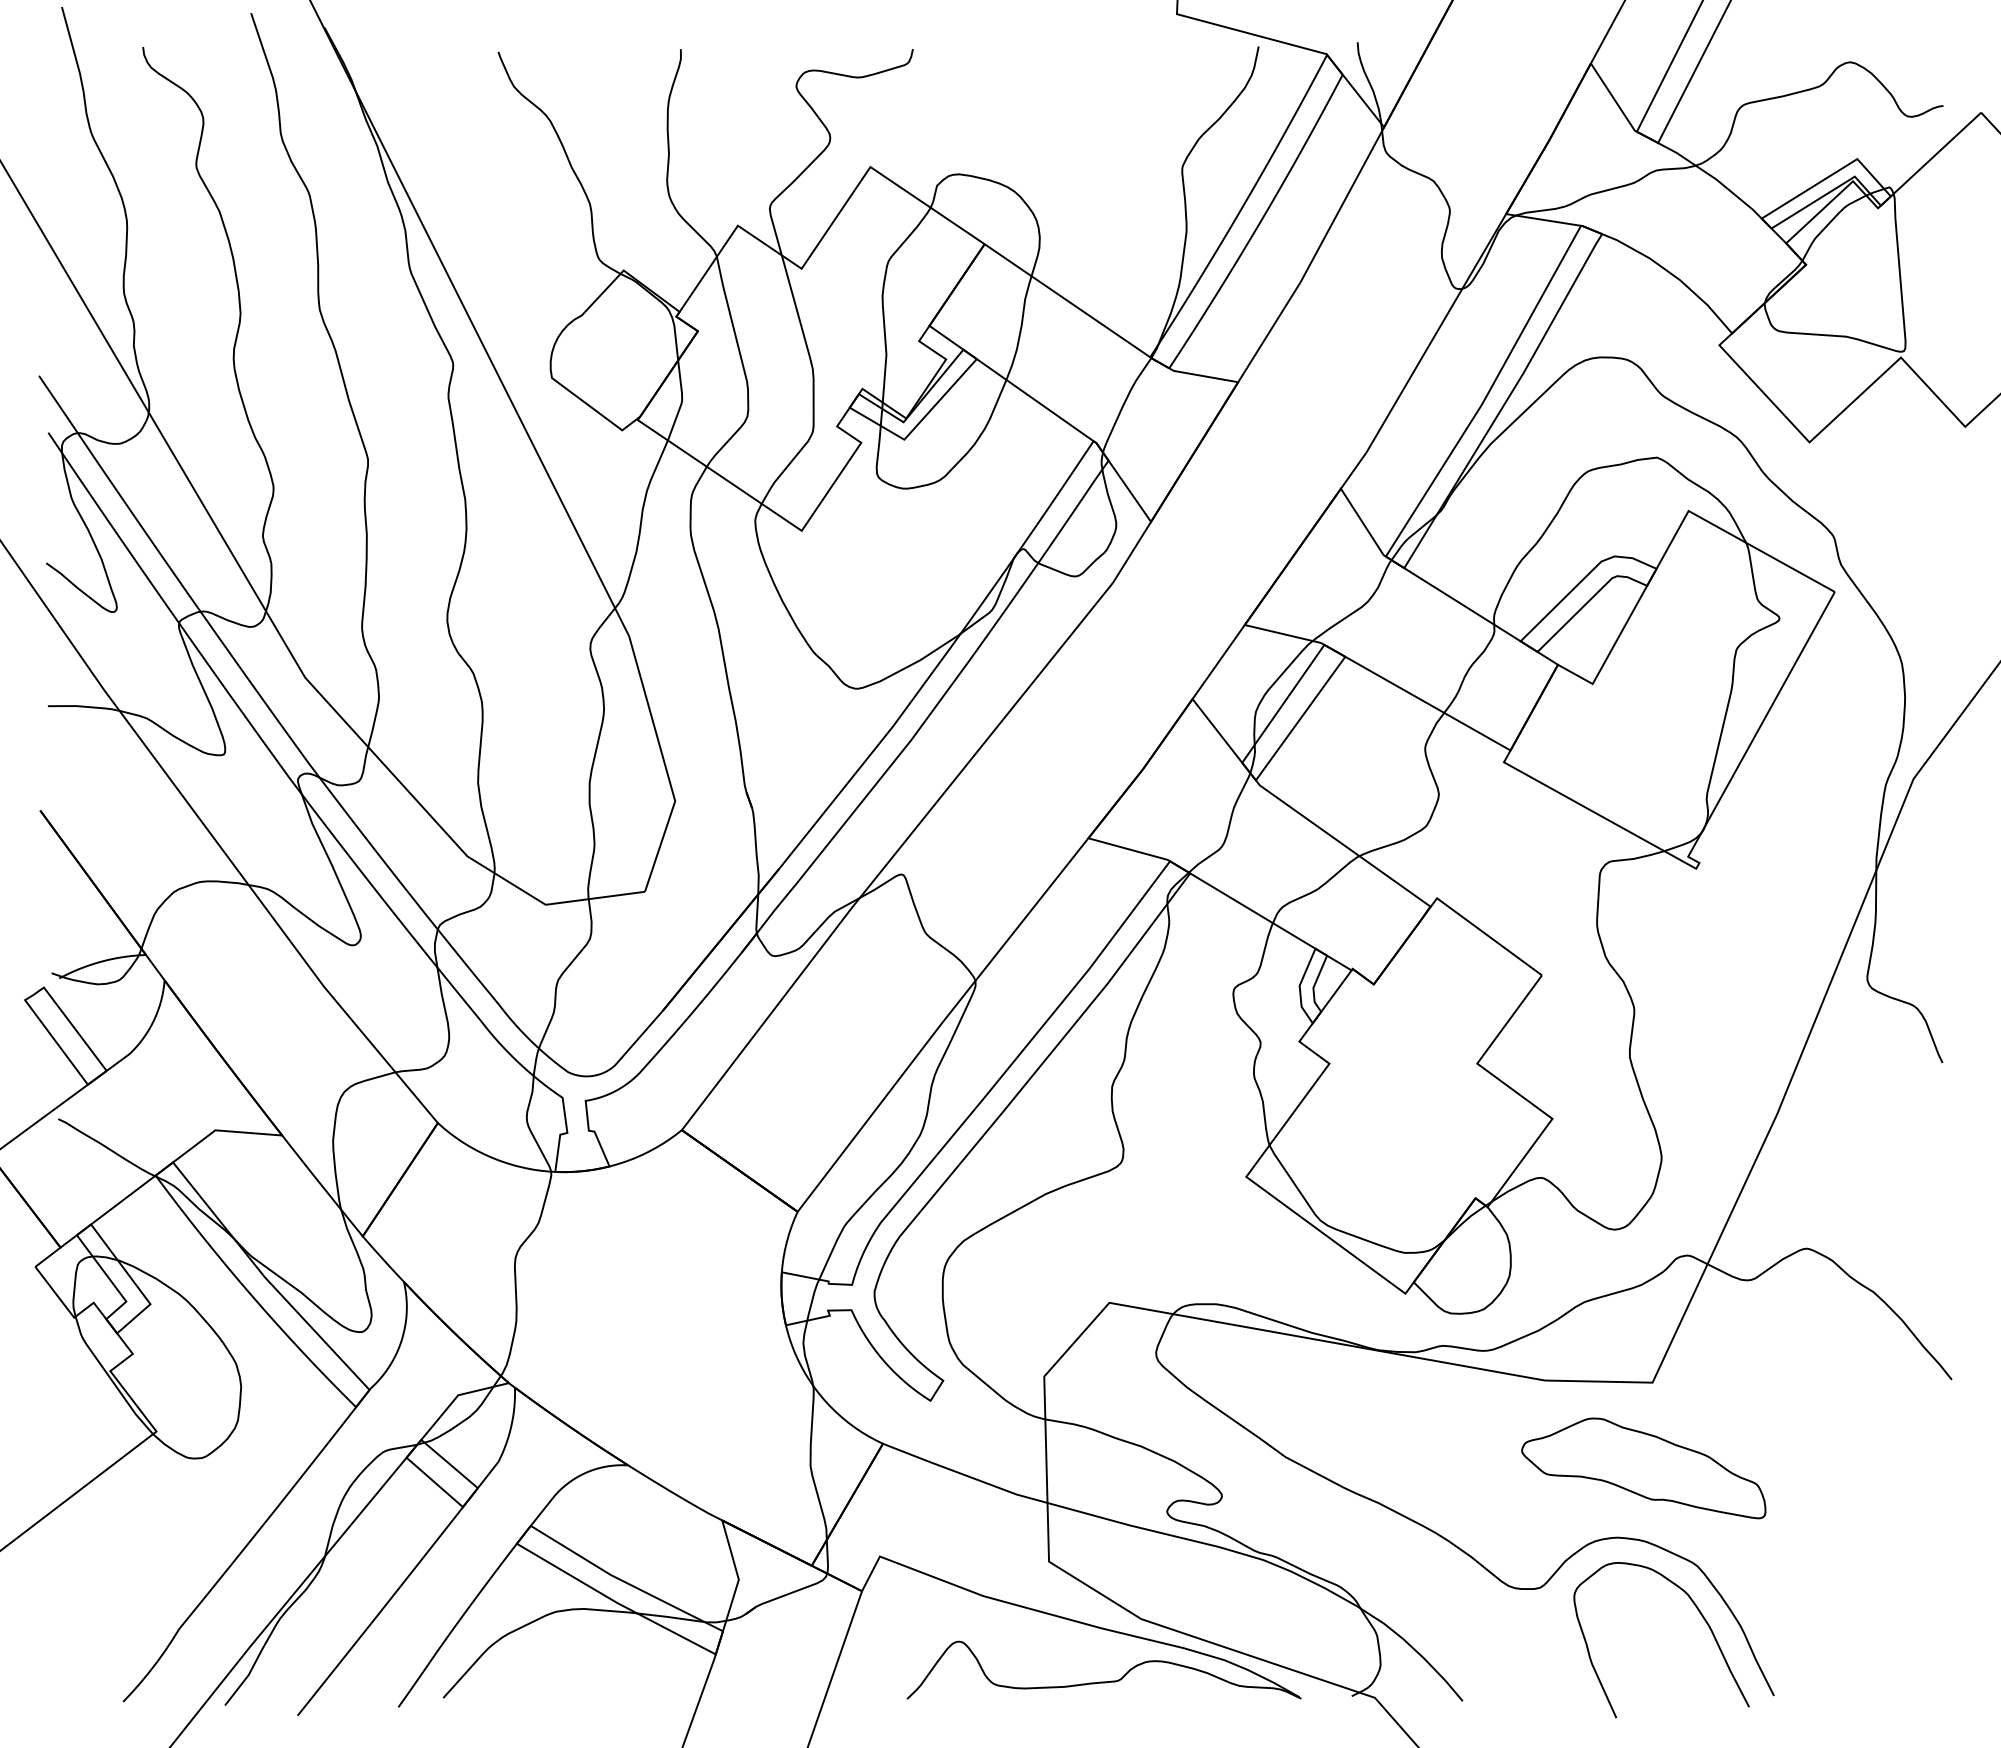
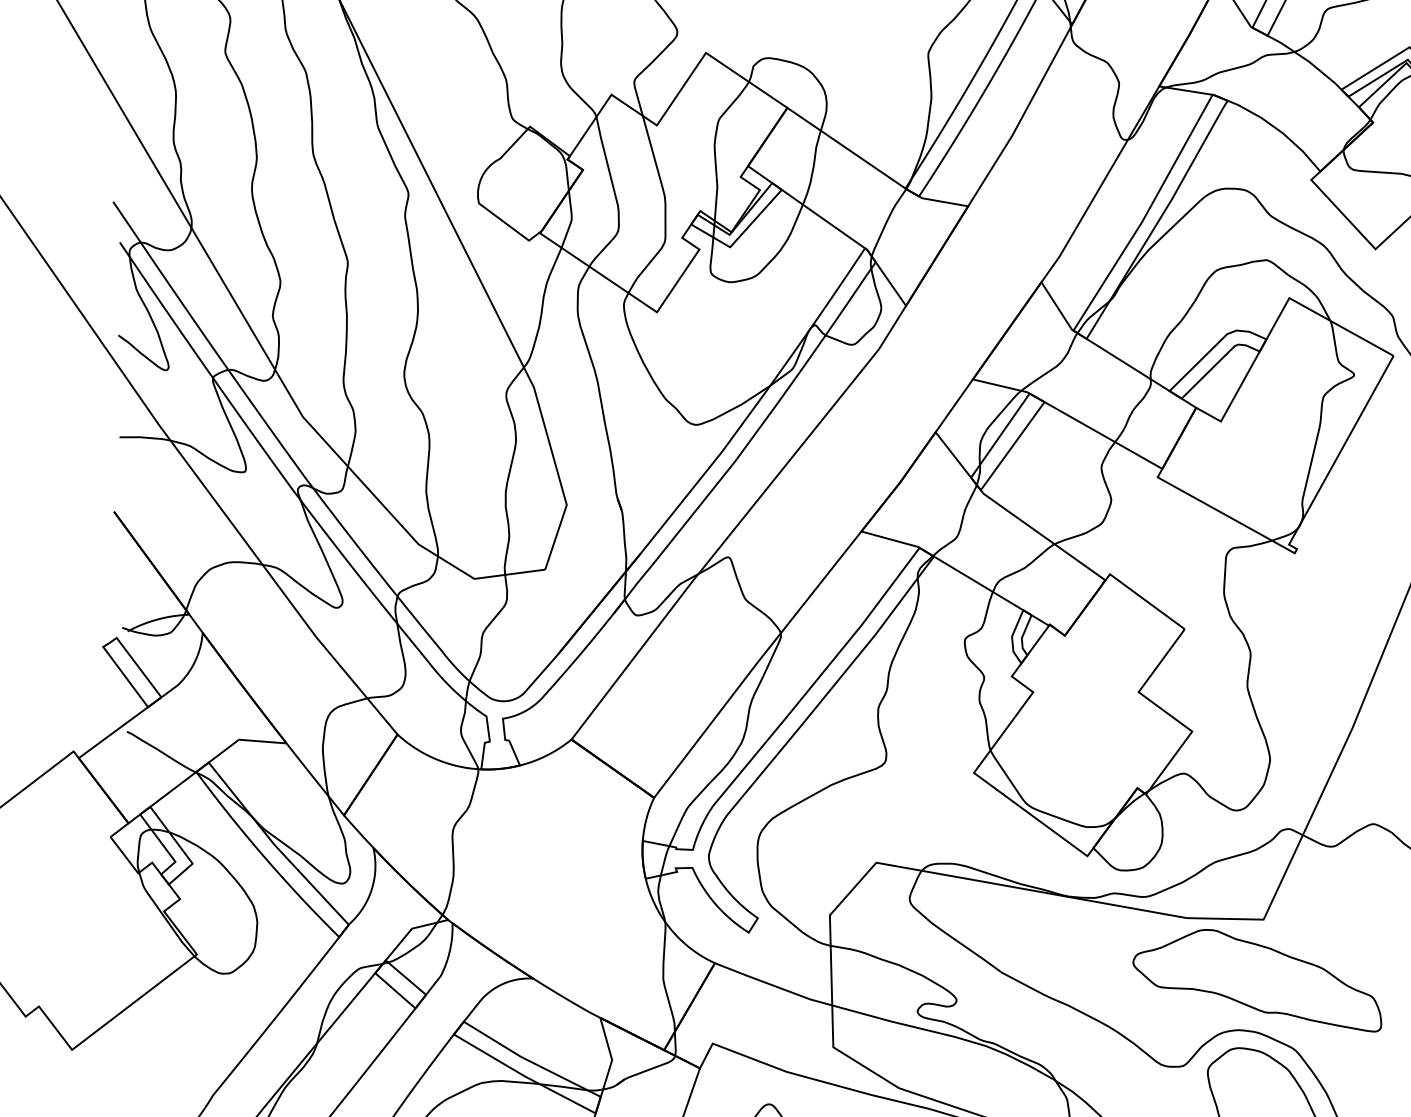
part: (1643, 1468) -> (1257, 980), size x1.43

